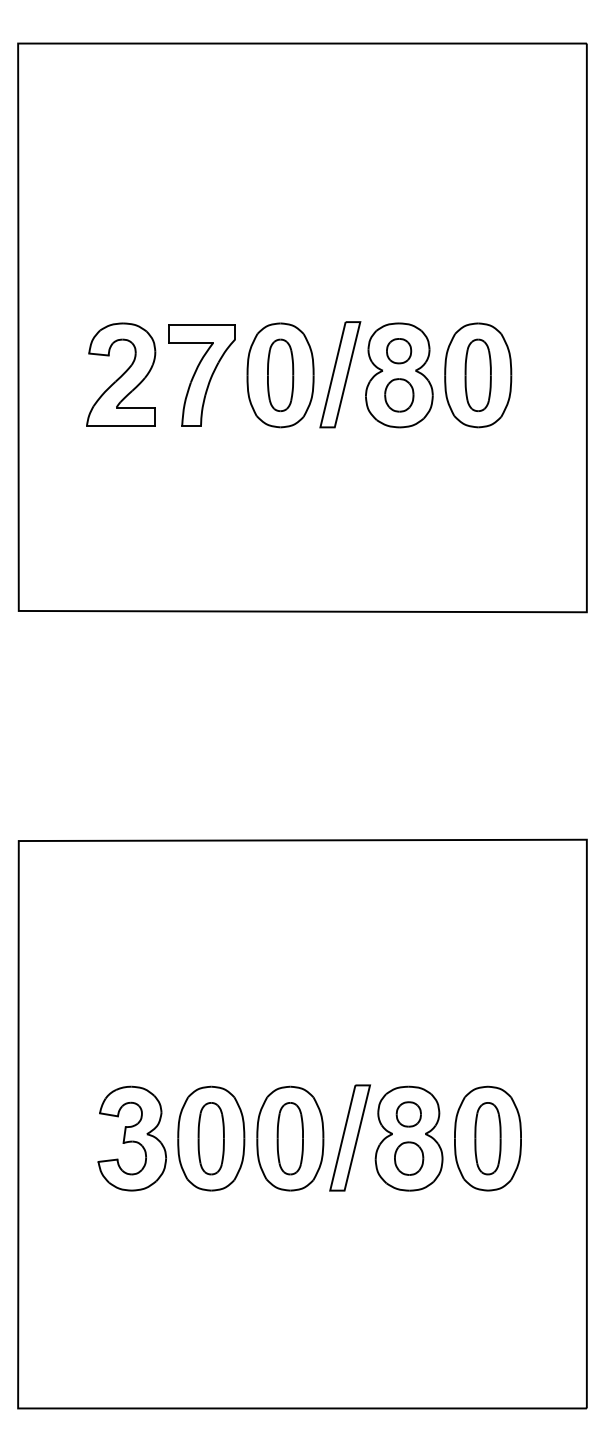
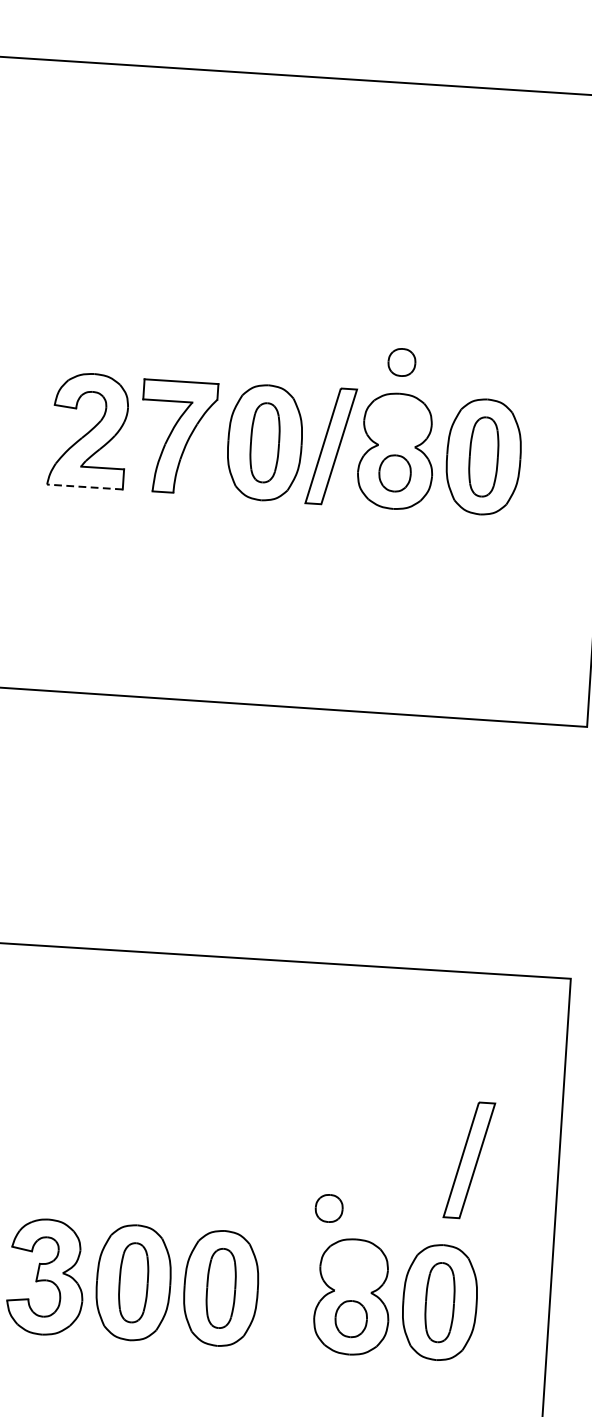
part: (399, 351) -> (402, 362), moved
line: (120, 425) -> (84, 486), solid -> dashed
part: (408, 1114) -> (328, 1208), moved
part: (350, 1137) -> (469, 1159), moved

